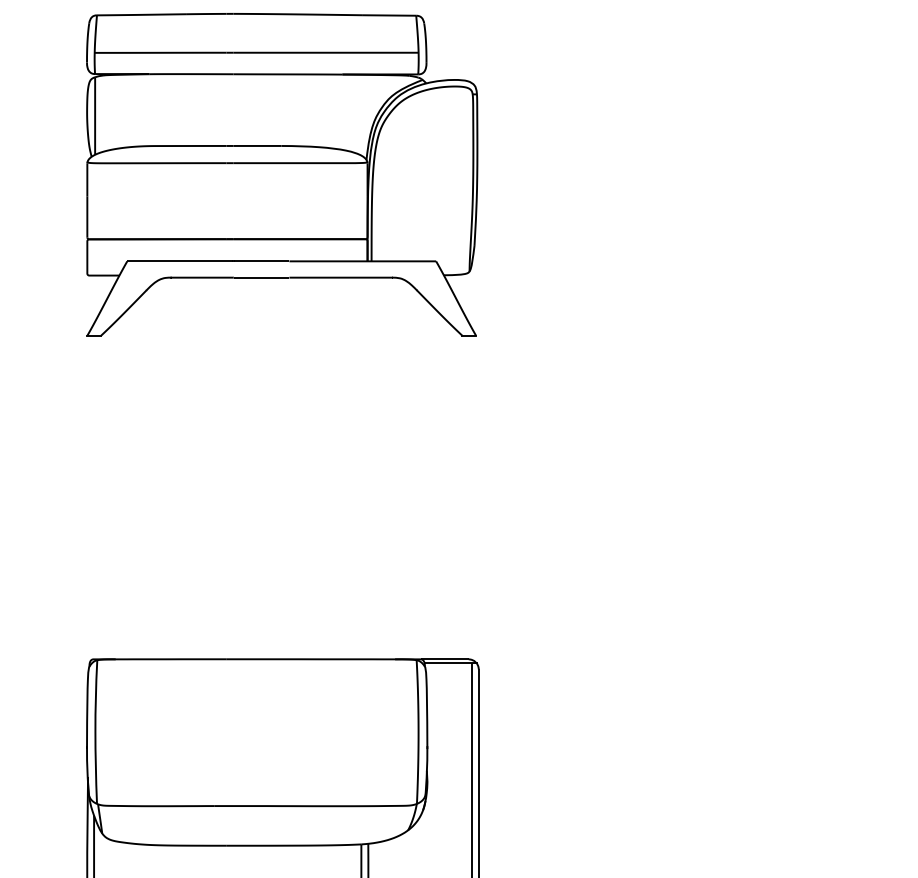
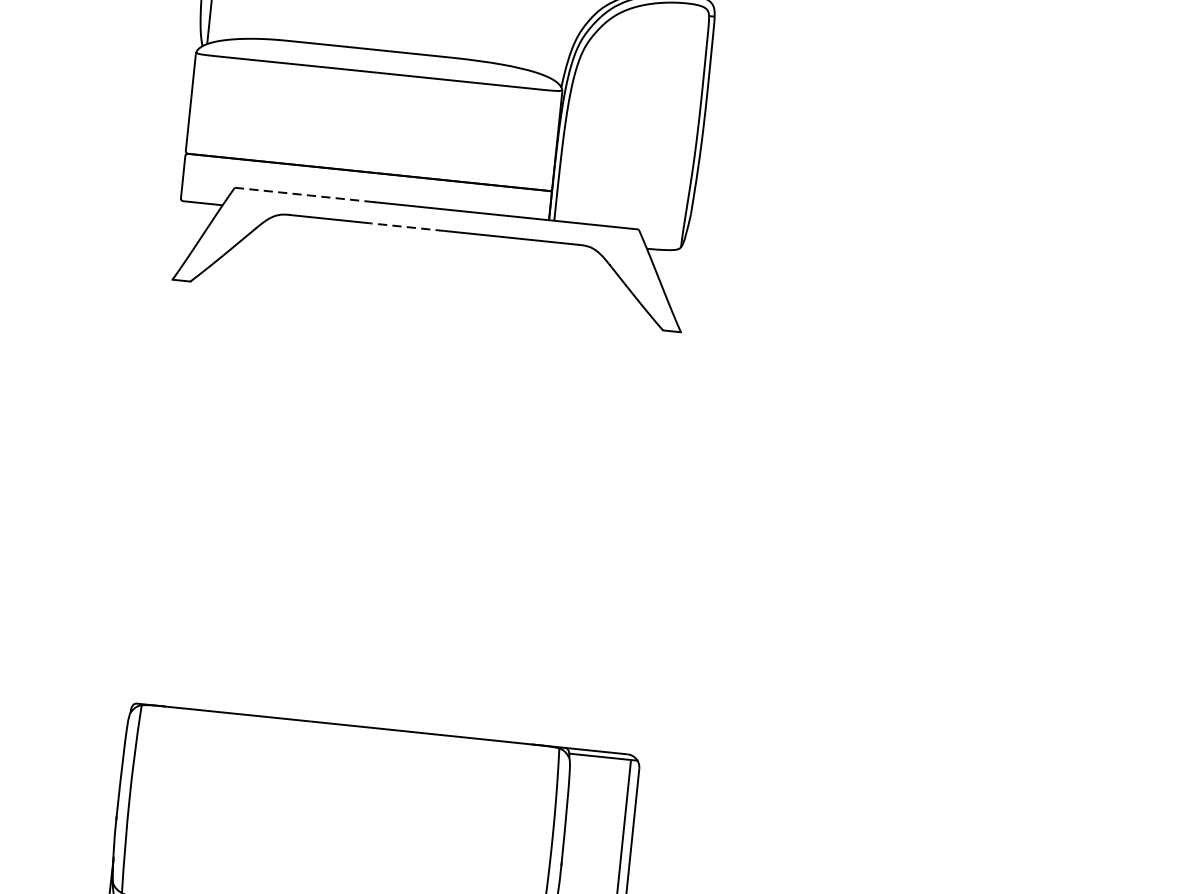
line: (179, 261) -> (303, 195), solid -> dashed
line: (261, 277) -> (408, 227), solid -> dashed

